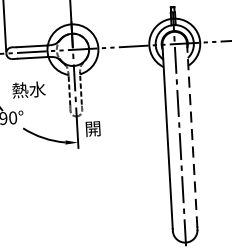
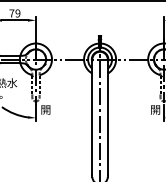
line: (191, 135) -> (107, 117), dashed -> solid

